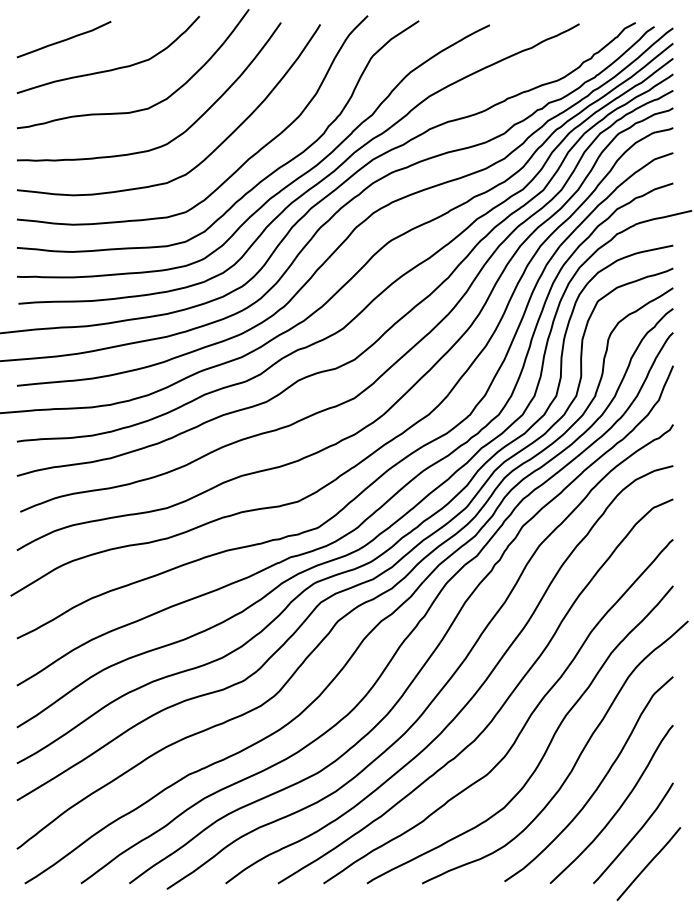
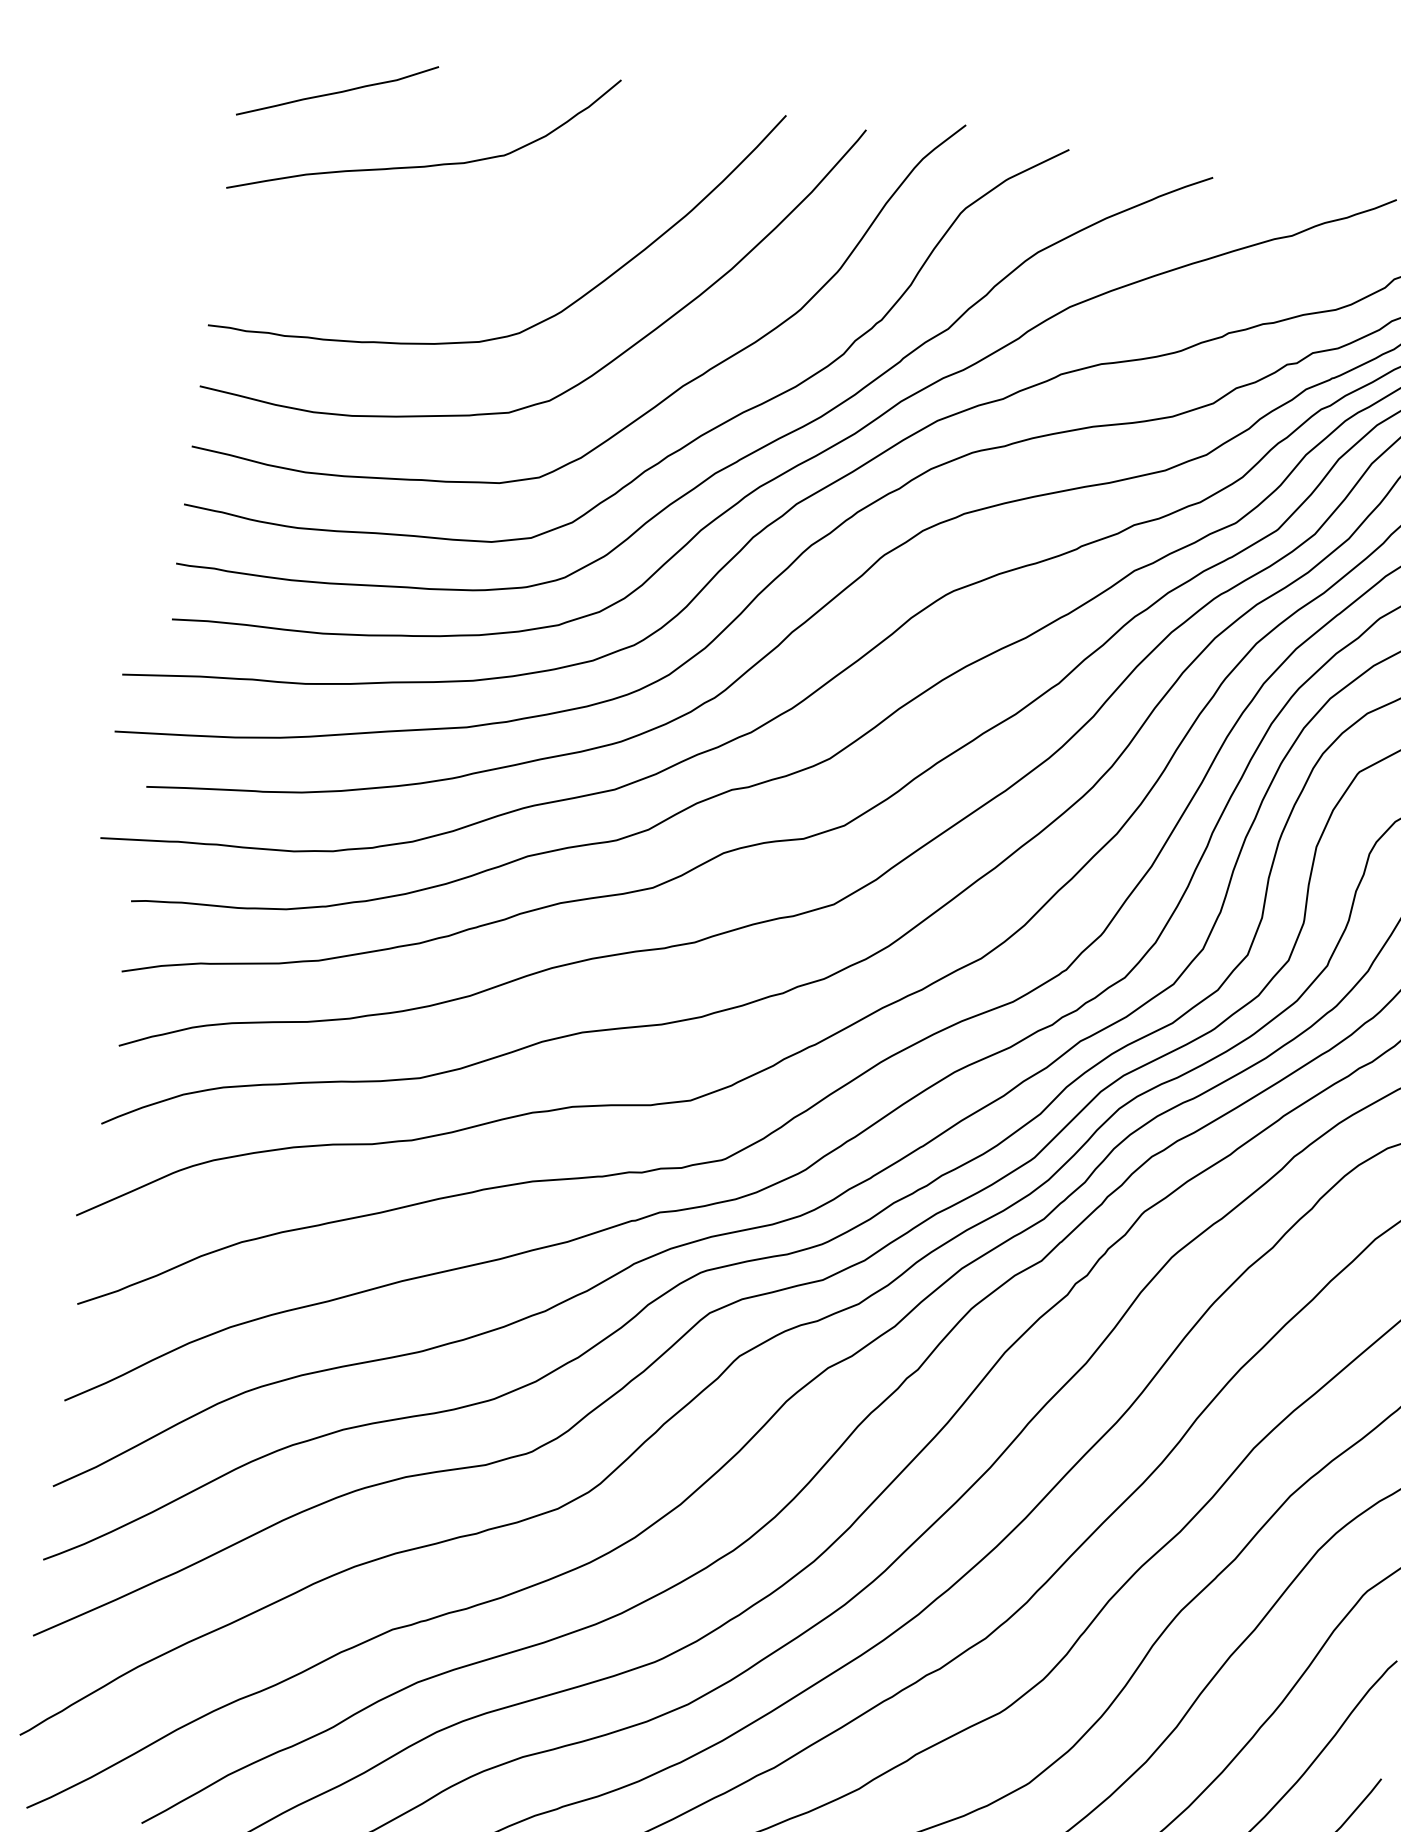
curve: (151, 105) -> (498, 249), removed

